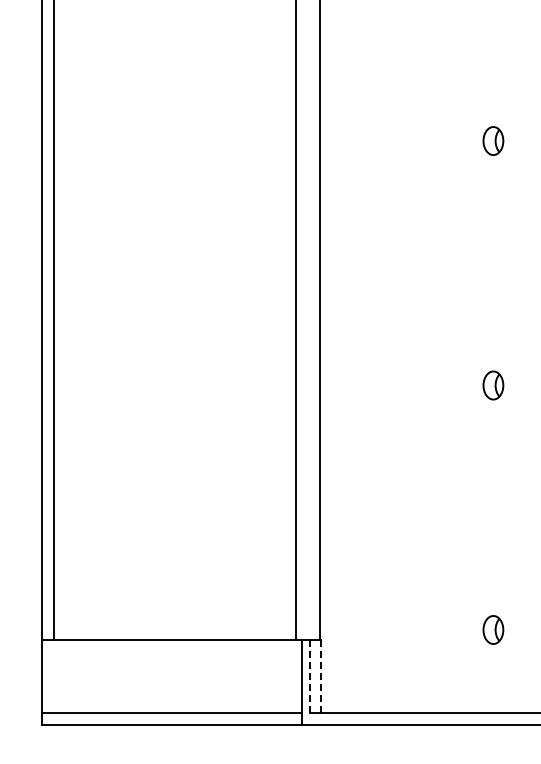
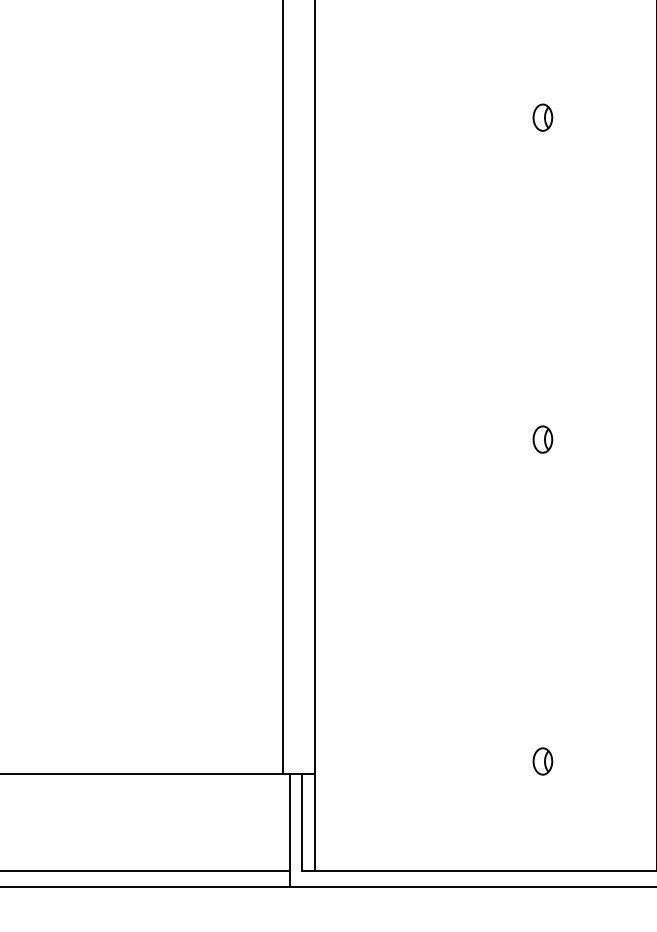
part: (493, 140) -> (542, 116), size x0.71
part: (493, 385) -> (542, 439), size x0.71
part: (493, 629) -> (542, 760), size x0.71
line: (310, 676) -> (302, 822), dashed -> solid
line: (320, 676) -> (315, 822), dashed -> solid

